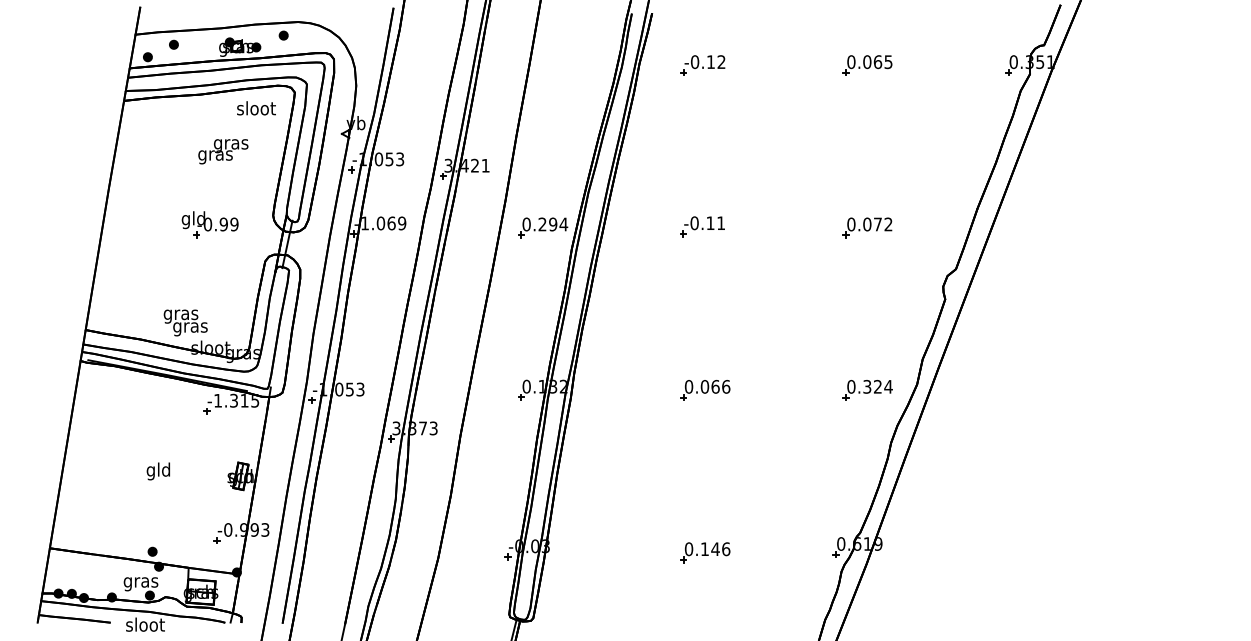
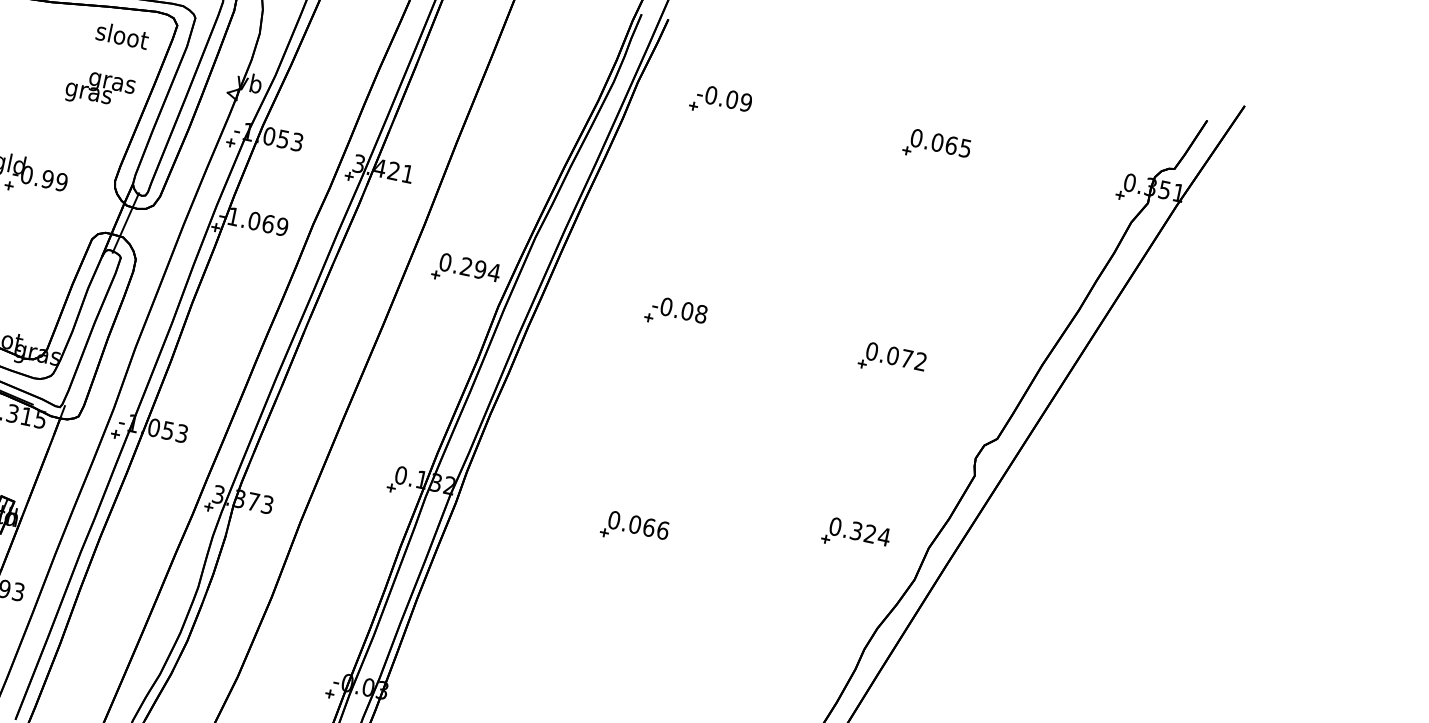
text: (715, 62) -> (738, 101), -0.12 -> -0.09
text: (223, 151) -> (100, 90), moved
text: (715, 223) -> (693, 312), -0.11 -> -0.08
part: (867, 390) -> (855, 535), moved

